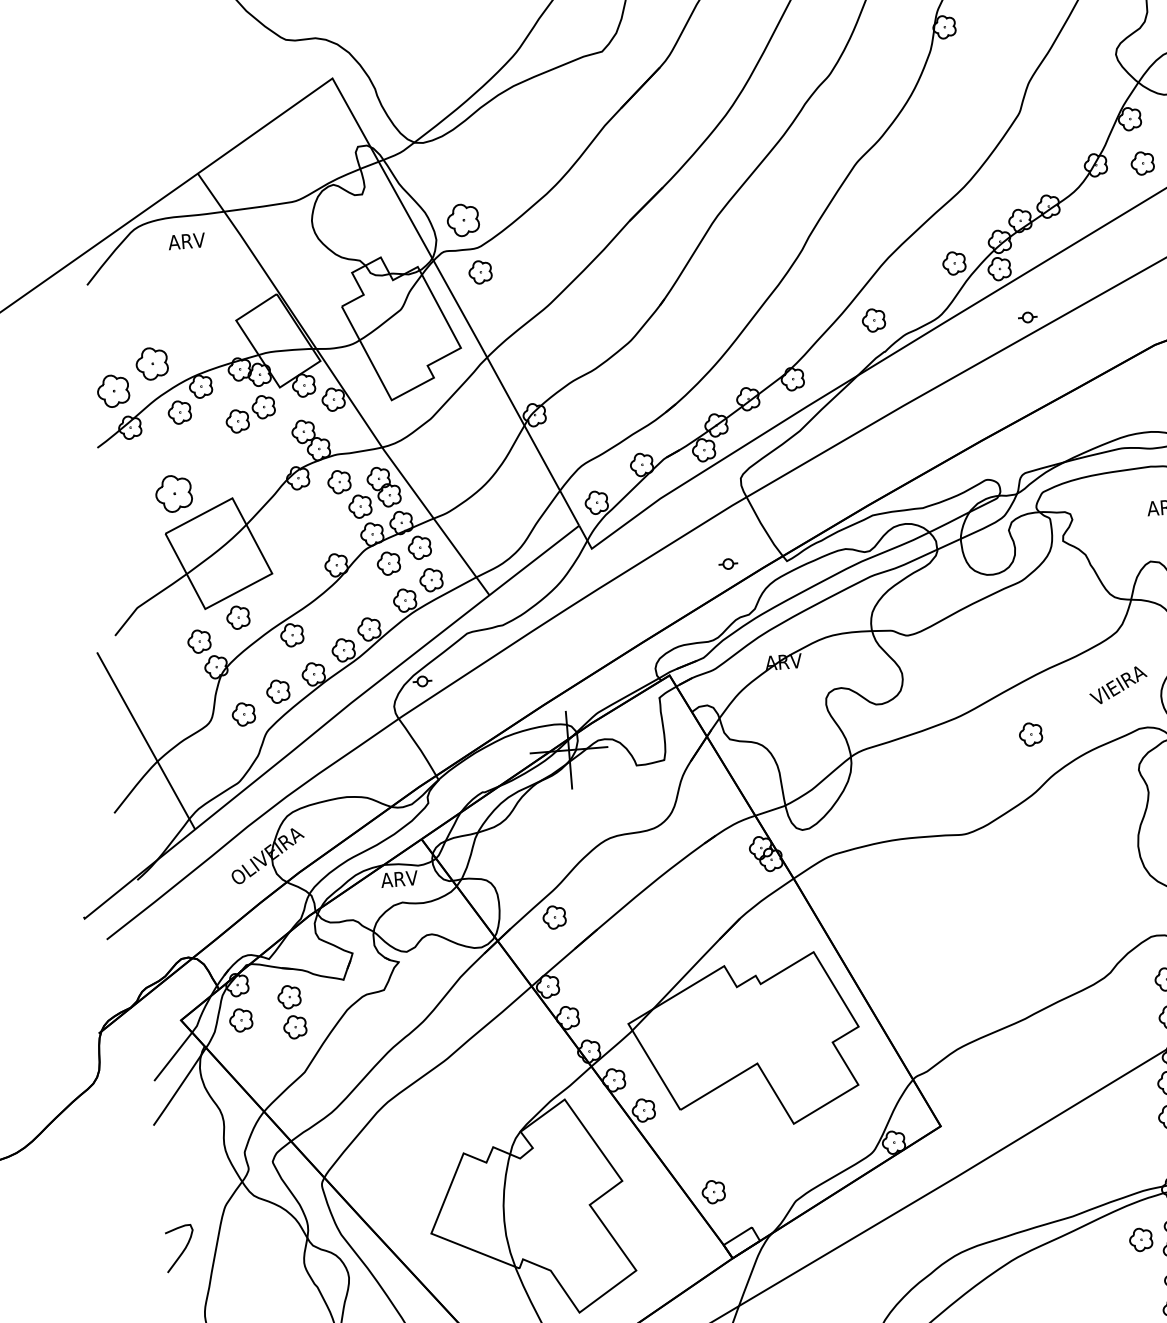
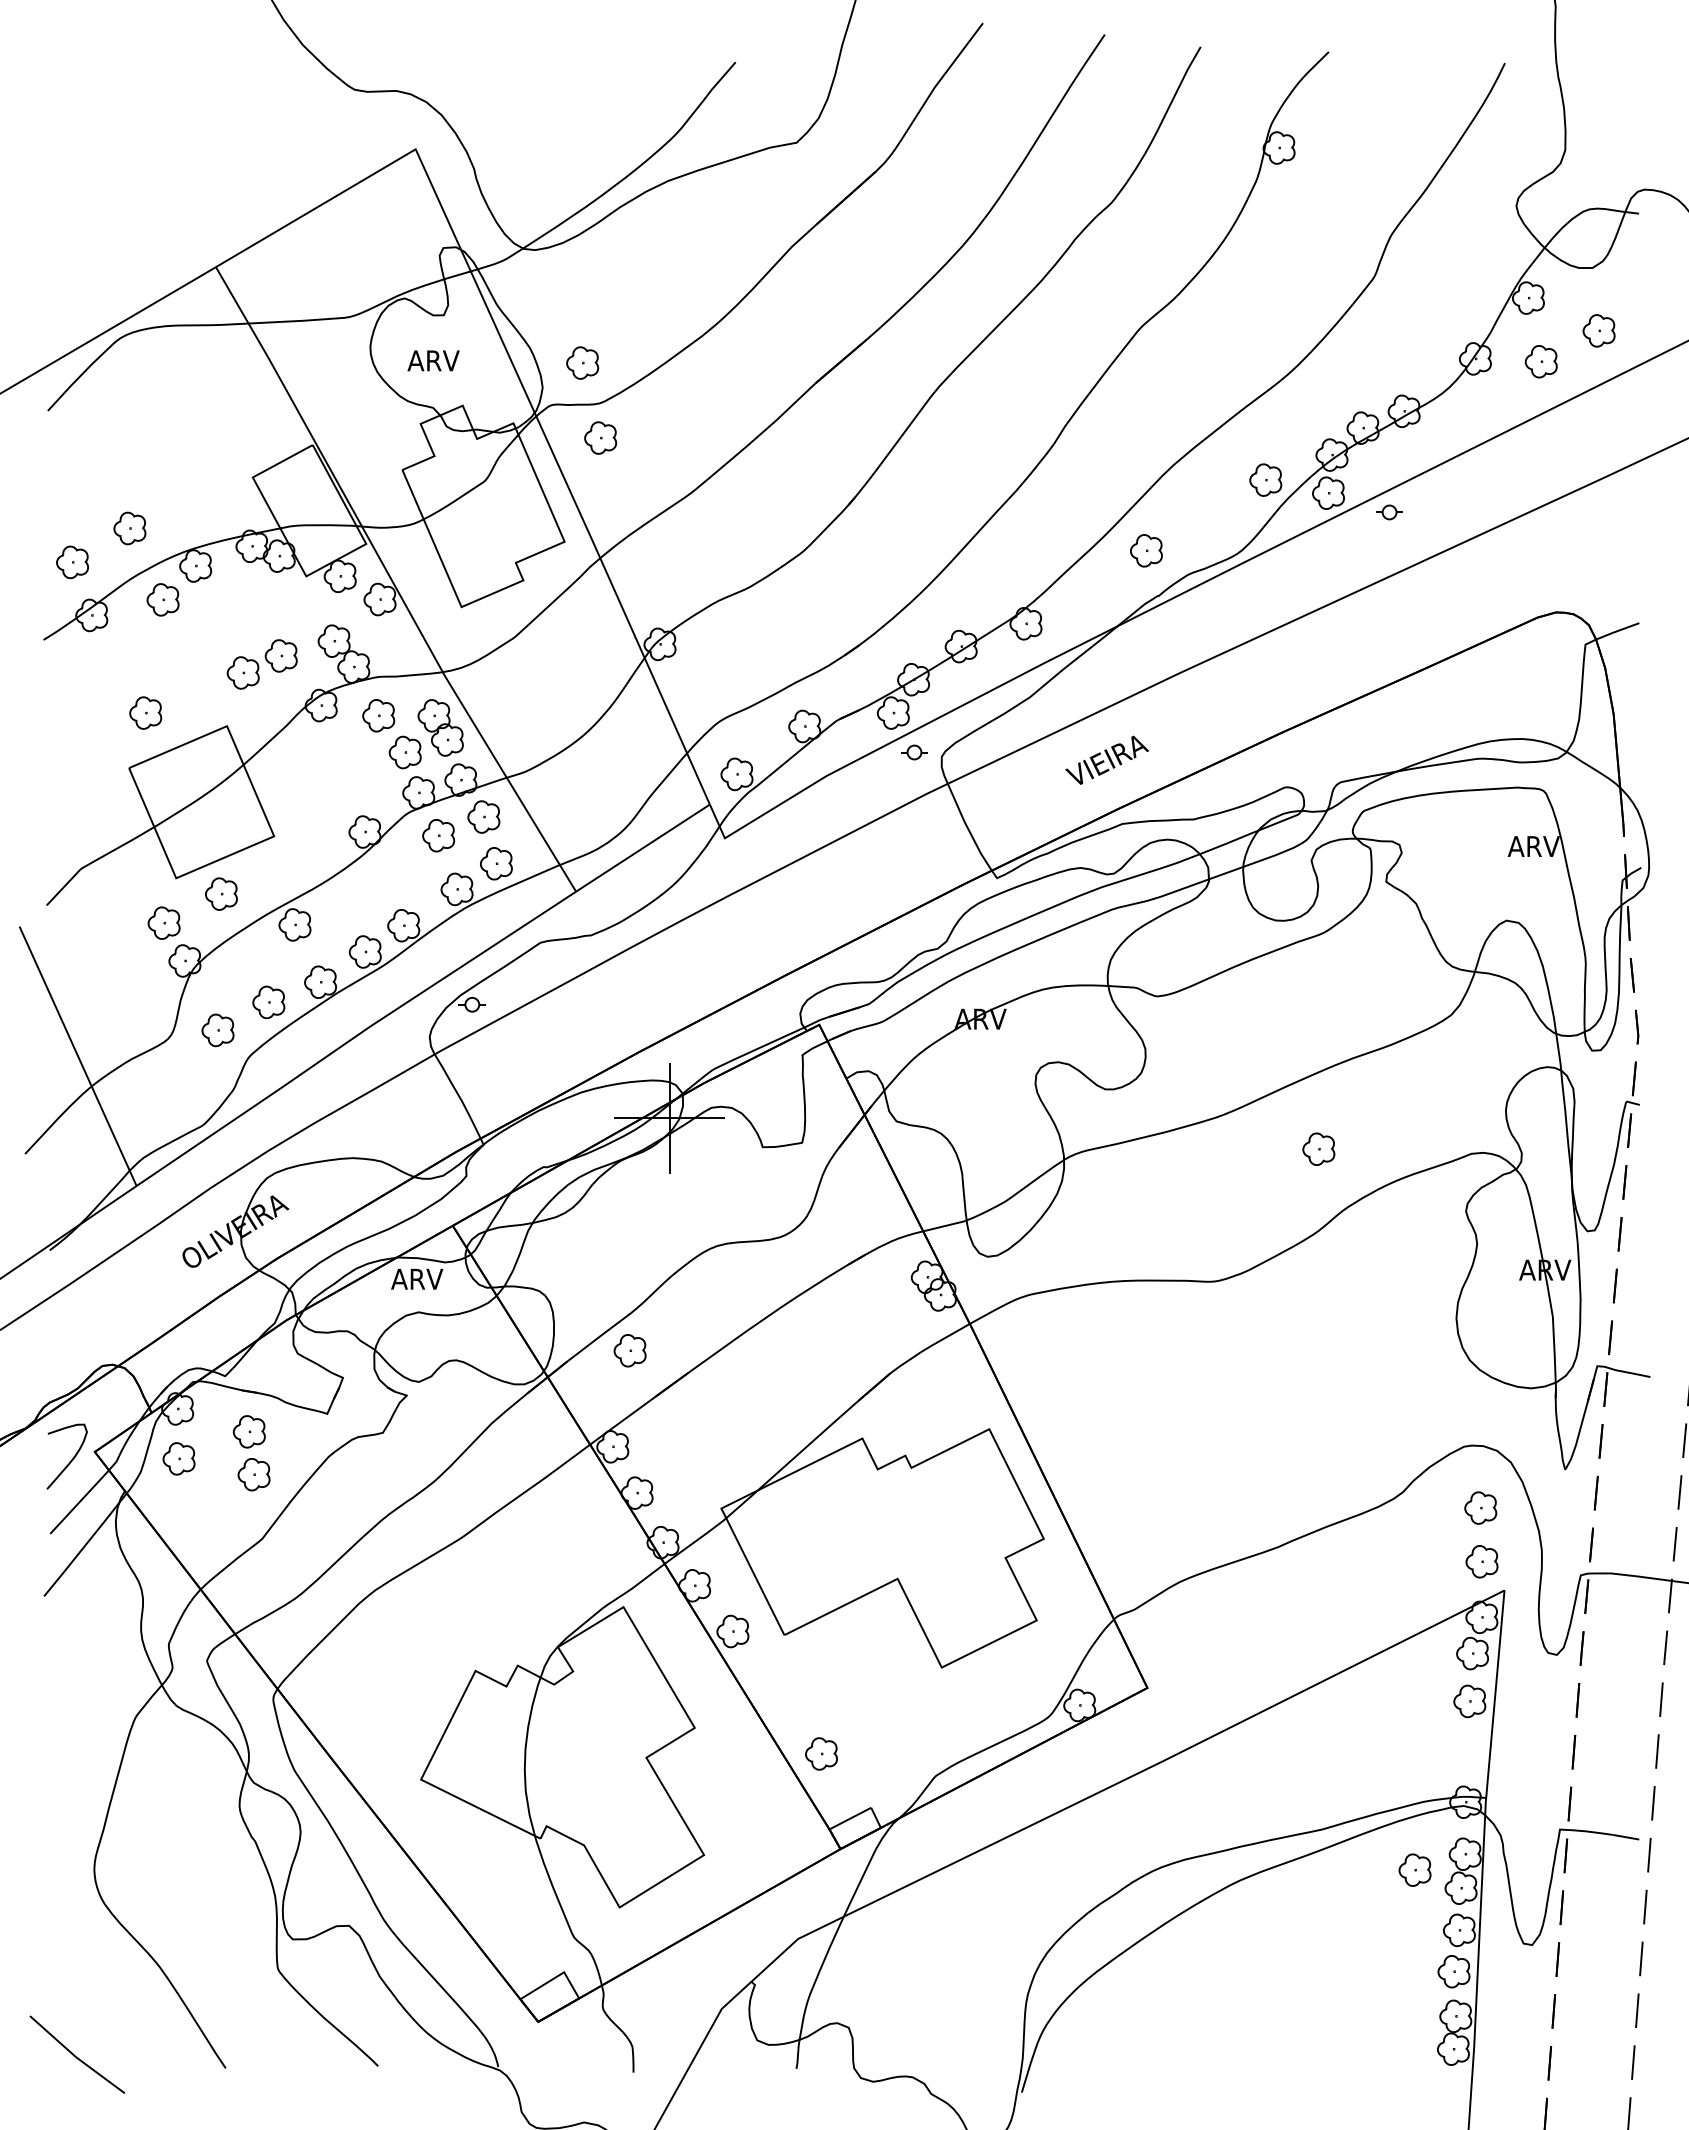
part: (463, 219) -> (582, 362), size x0.71
text: (186, 241) -> (433, 360), moved
part: (1027, 317) -> (1389, 512), moved
part: (151, 363) -> (129, 528), size x0.71
part: (113, 391) -> (72, 562), size x0.71
part: (250, 414) -> (261, 664), moved
part: (173, 493) -> (145, 712), size x0.62
part: (728, 564) -> (914, 752), moved
text: (1117, 684) -> (1106, 759), moved
curve: (182, 1251) -> (70, 1460), moved

